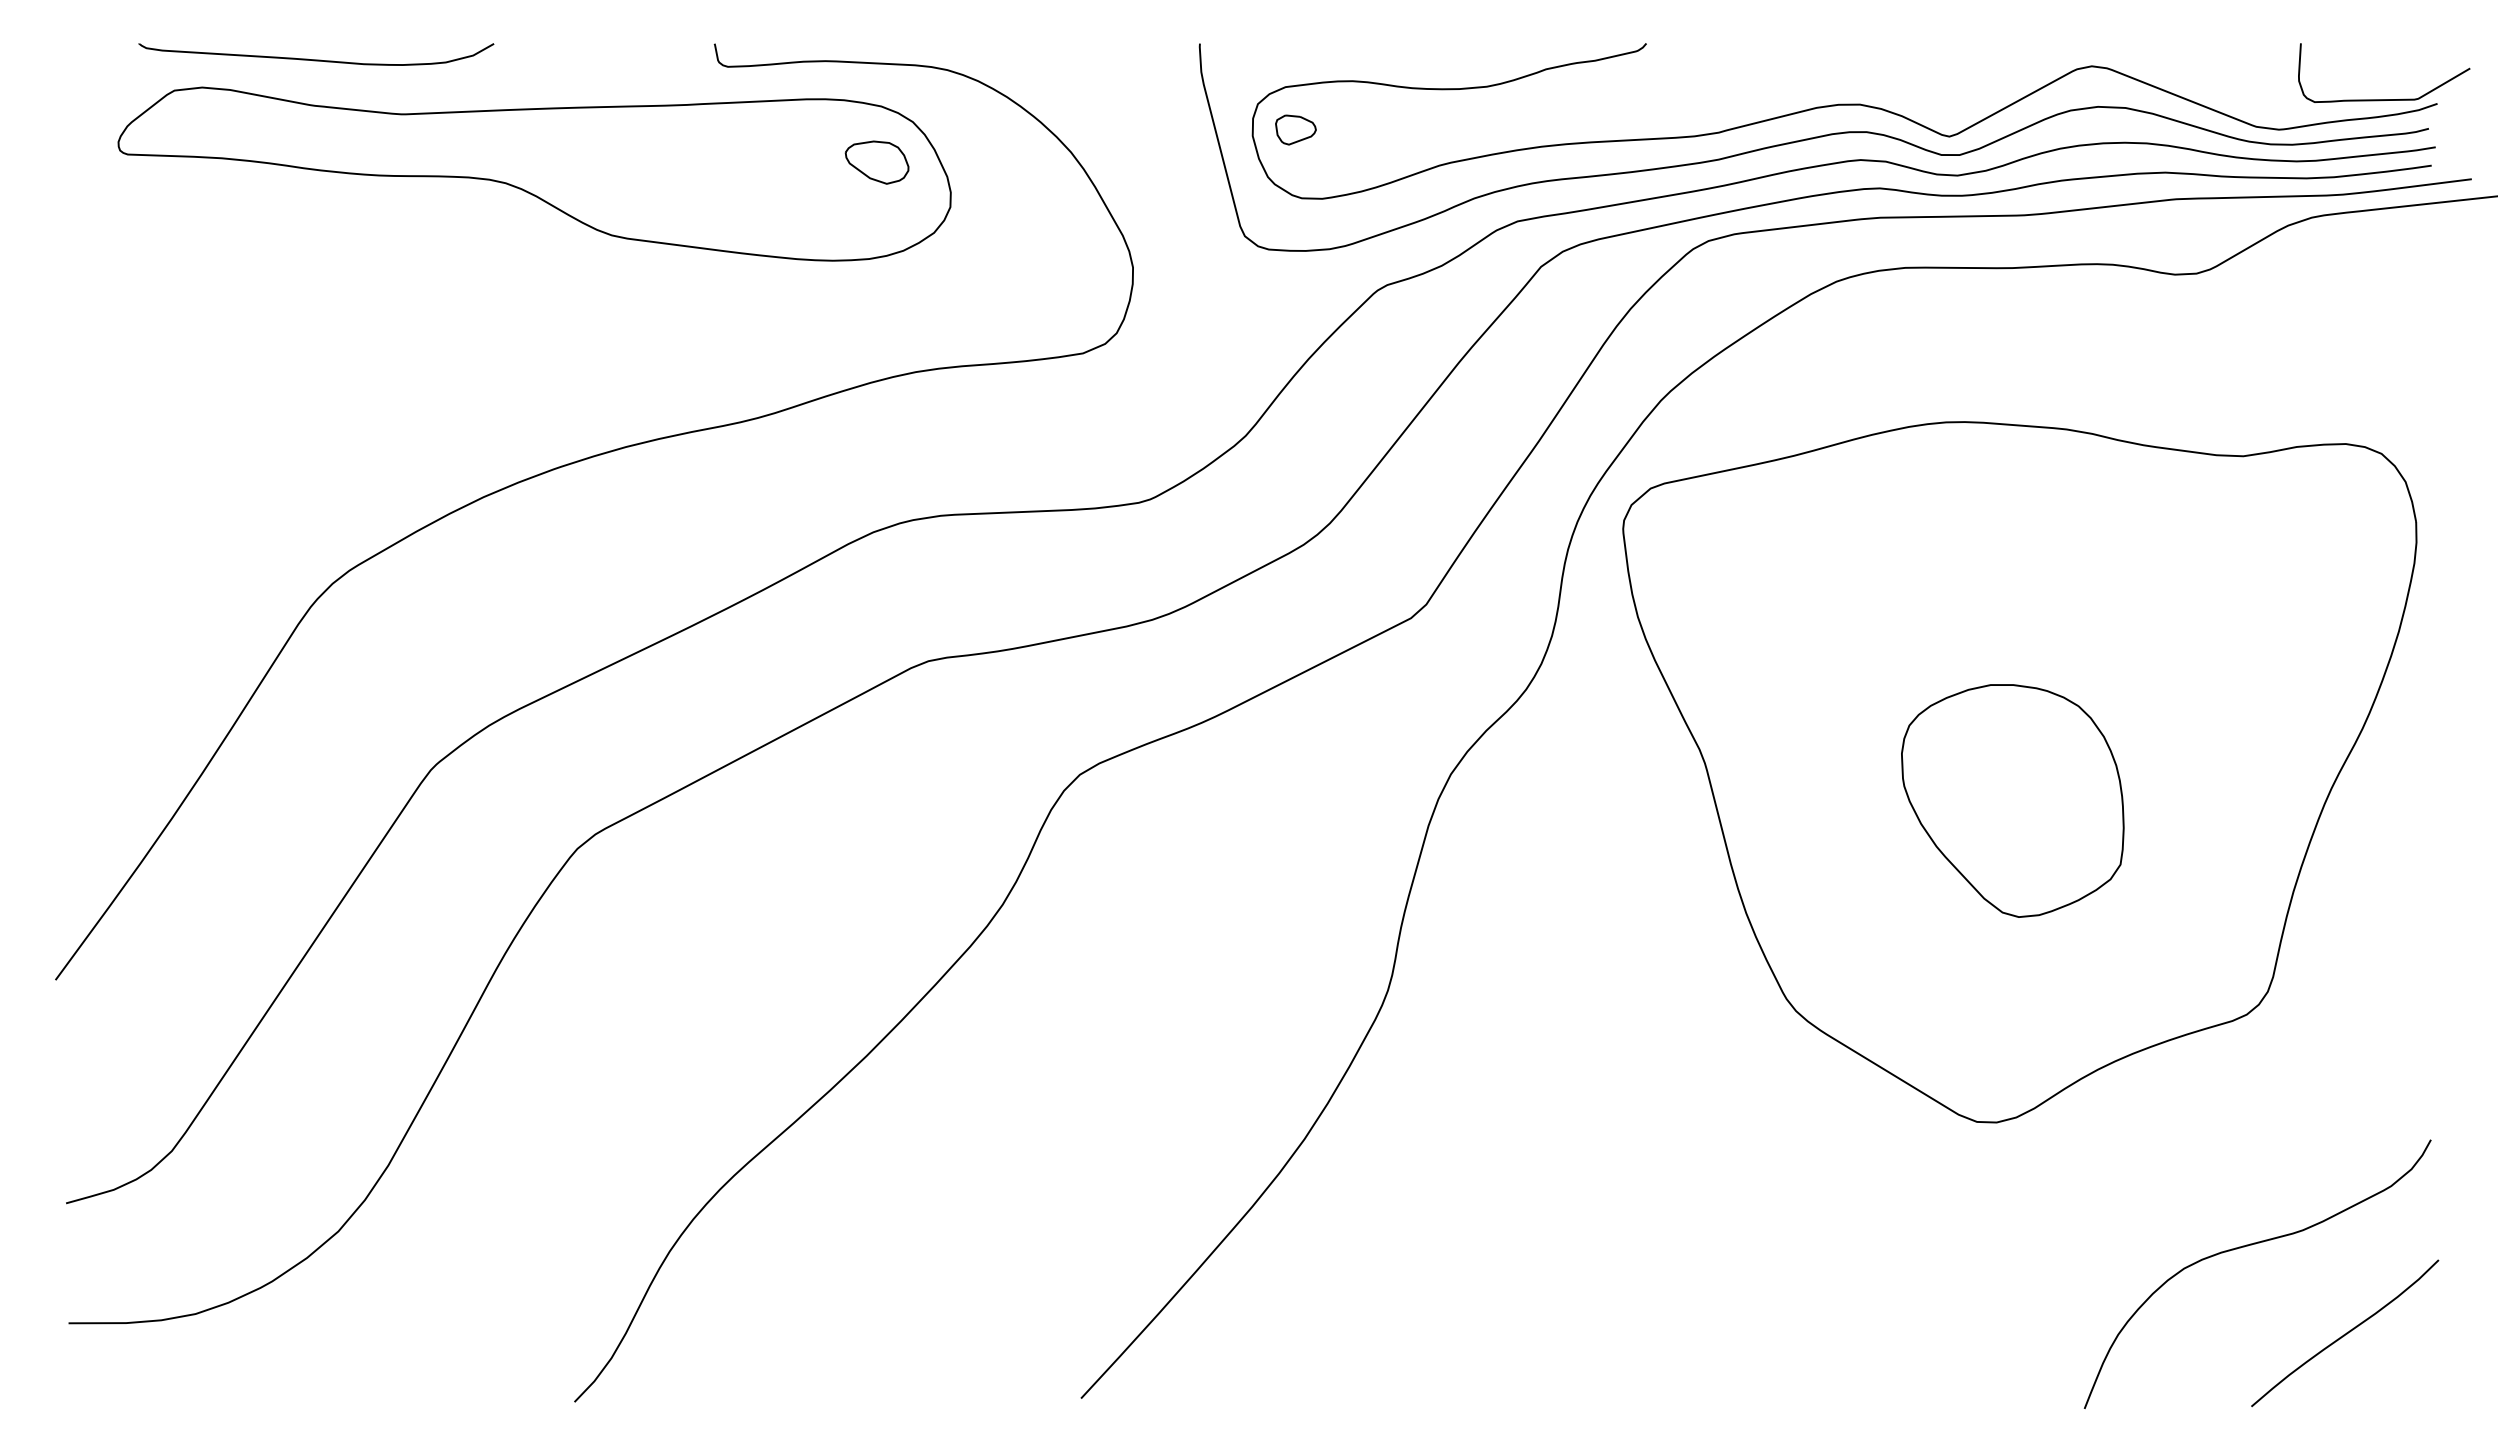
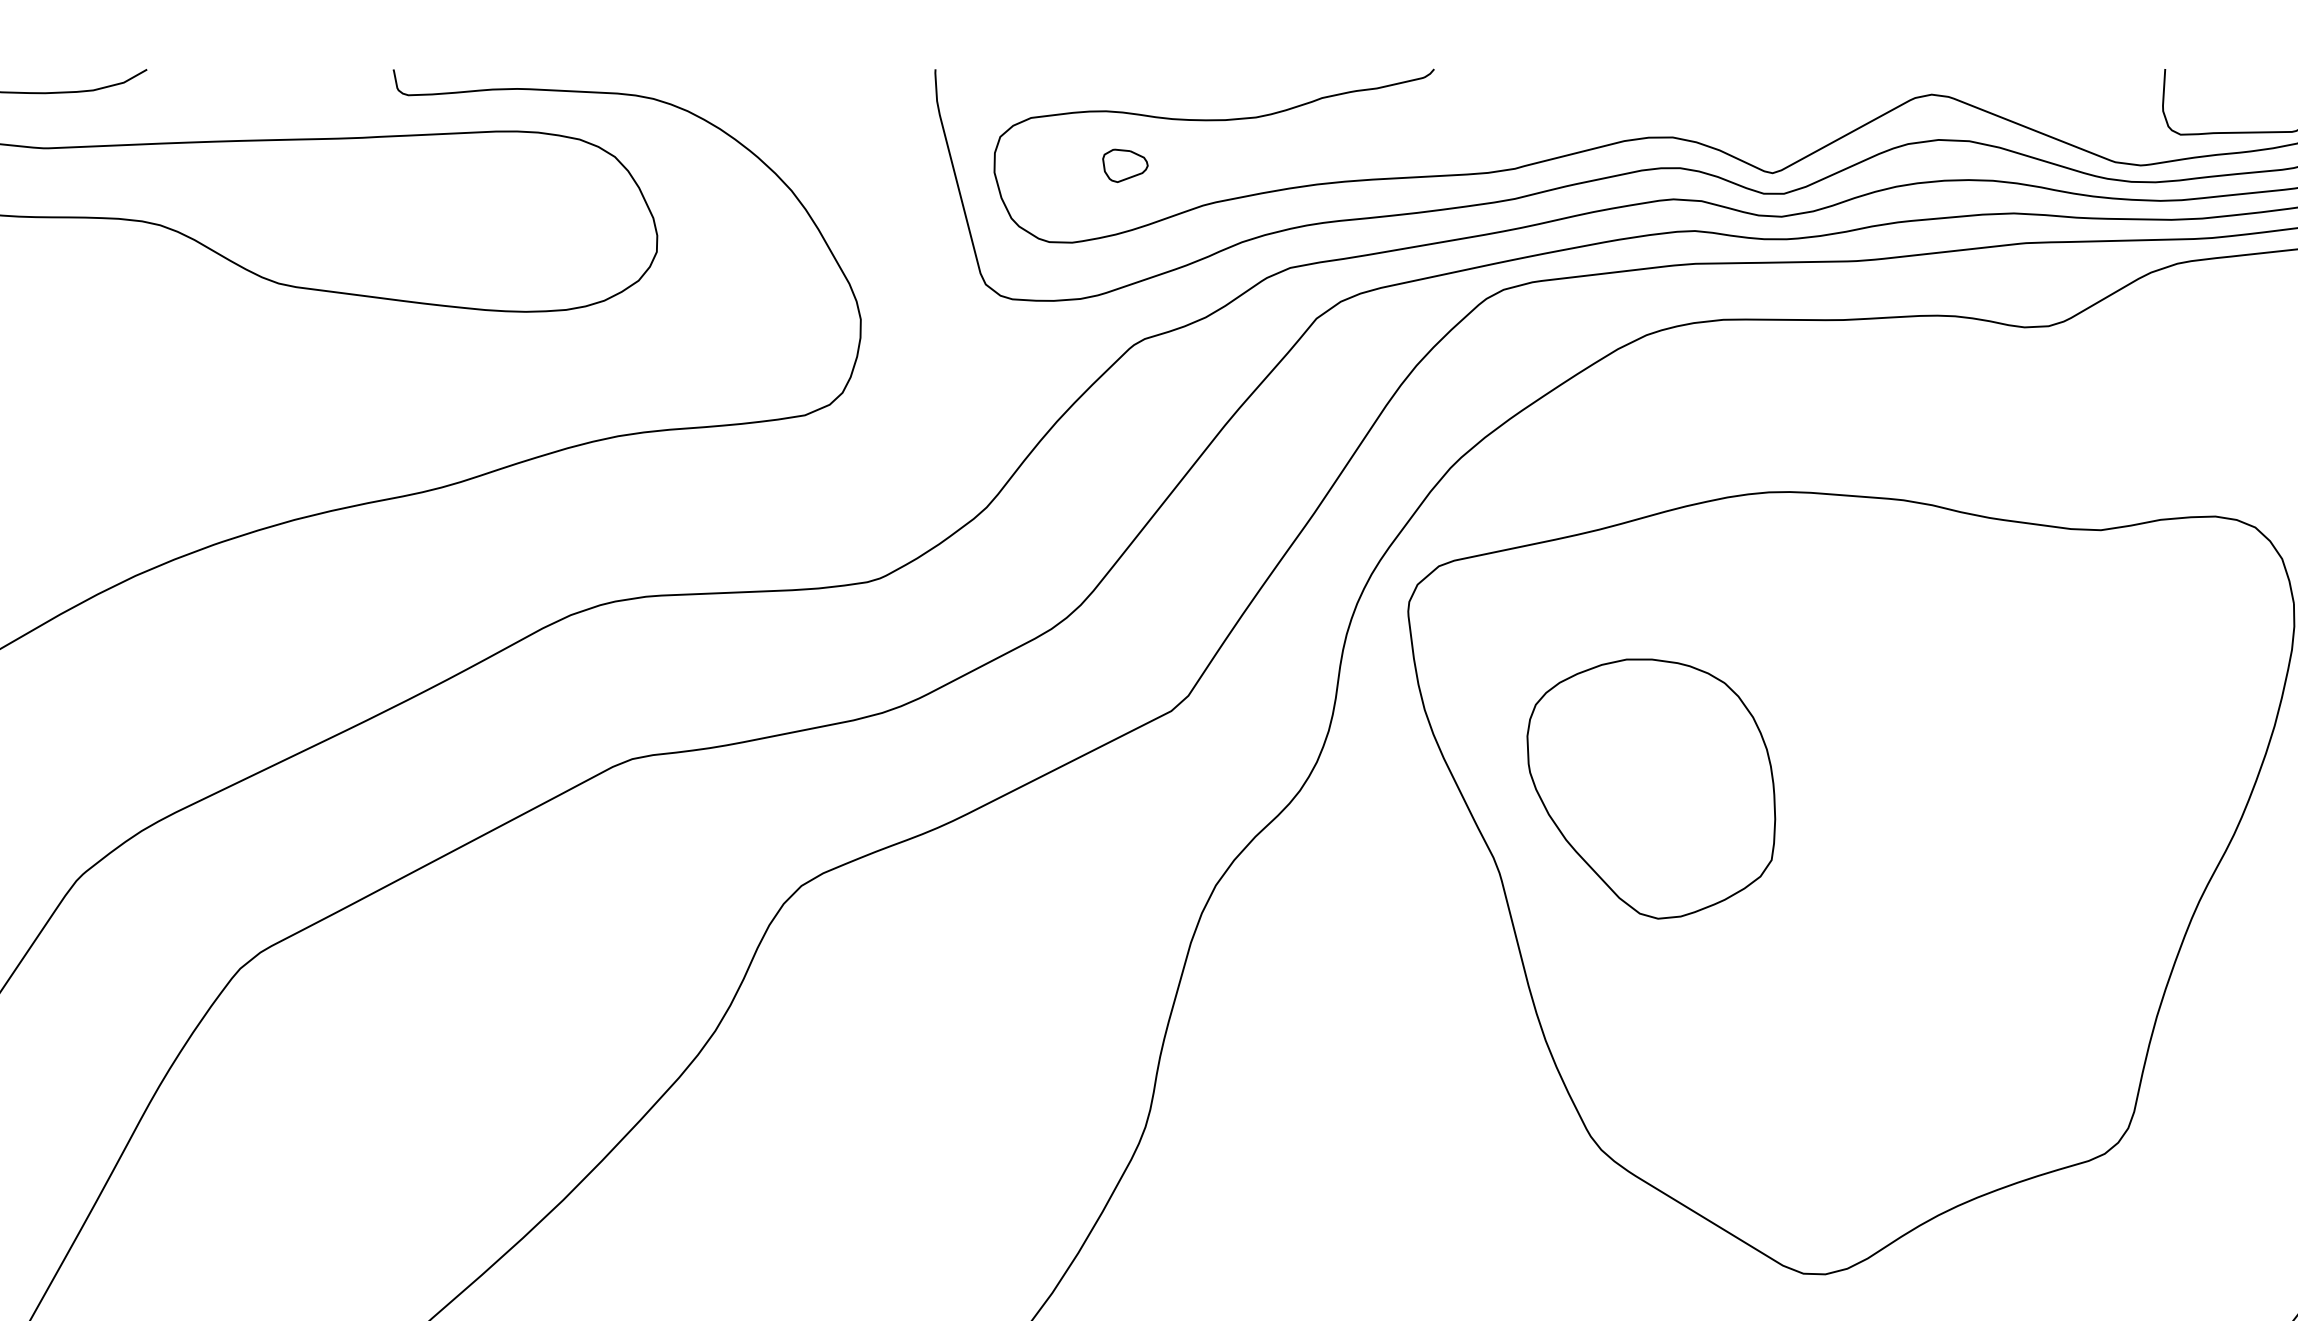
part: (1295, 129) -> (1124, 165), moved
part: (876, 162) -> (574, 202), removed
part: (2012, 800) -> (1650, 788), moved

